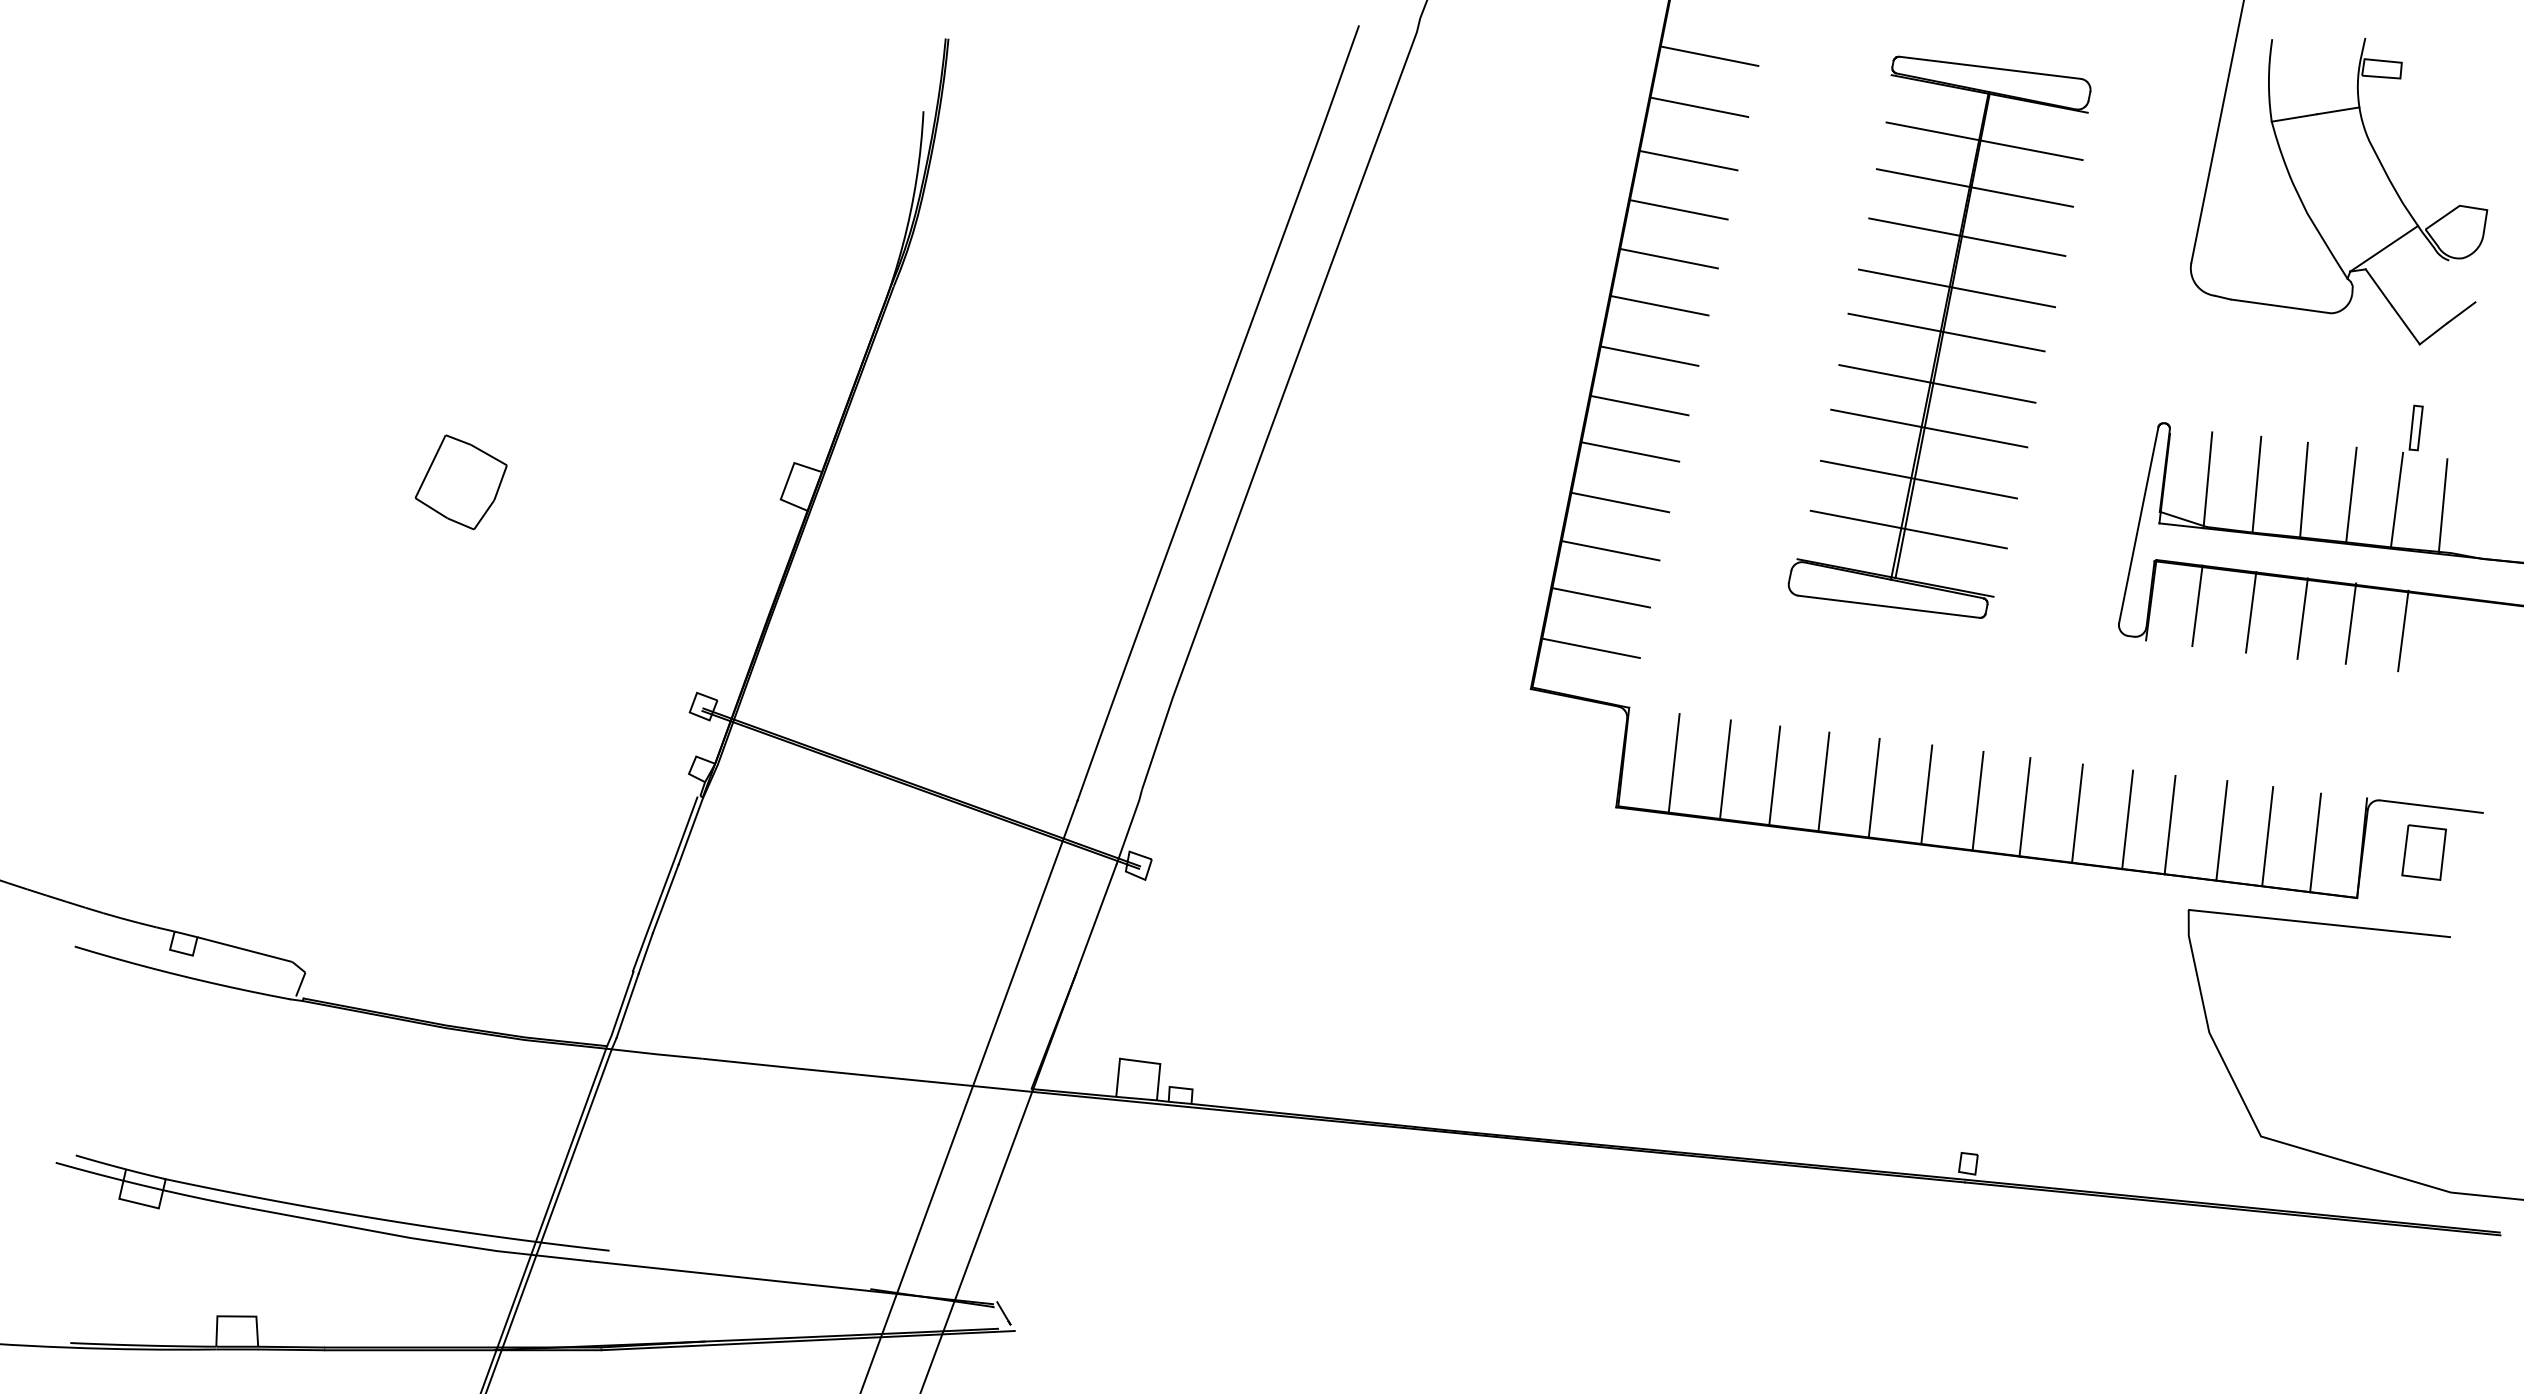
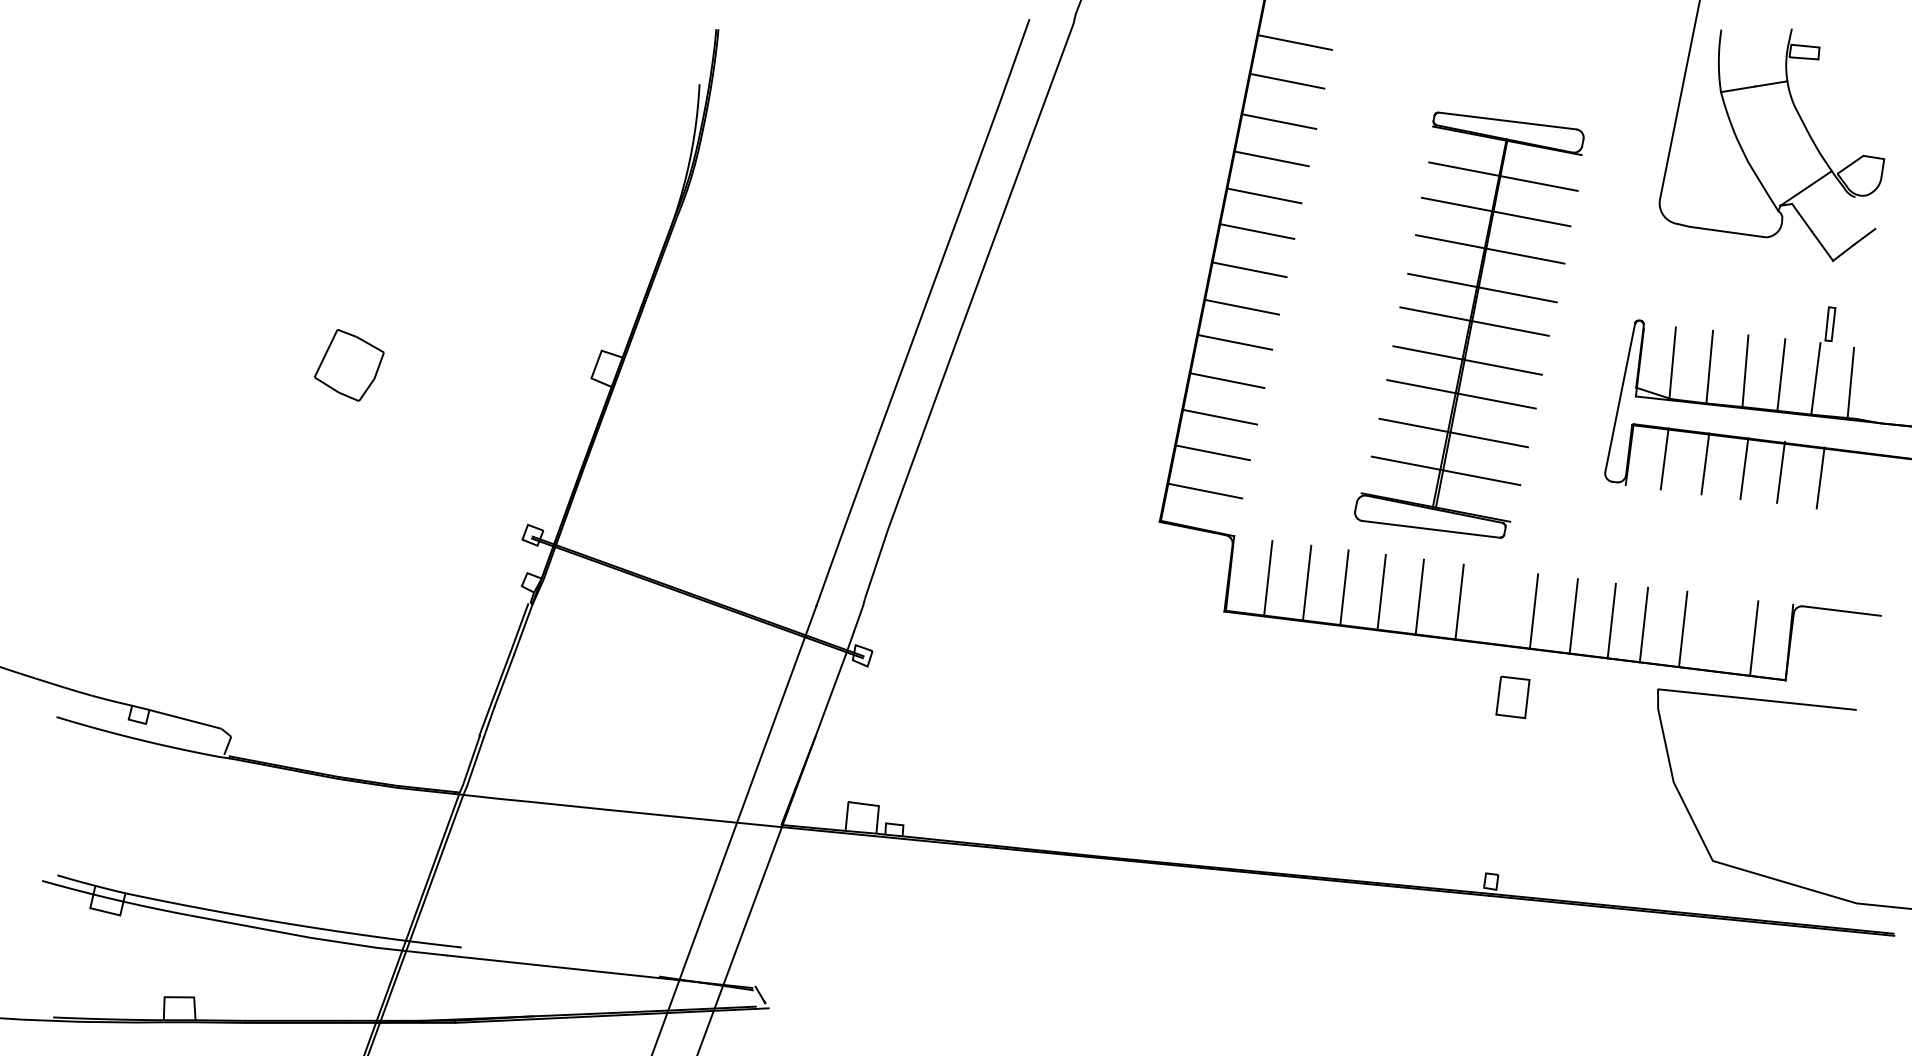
part: (1939, 336) -> (1469, 324), moved
line: (1977, 800) -> (1498, 606), removed
line: (2267, 836) -> (1717, 633), removed
part: (2423, 852) -> (1512, 697), moved

